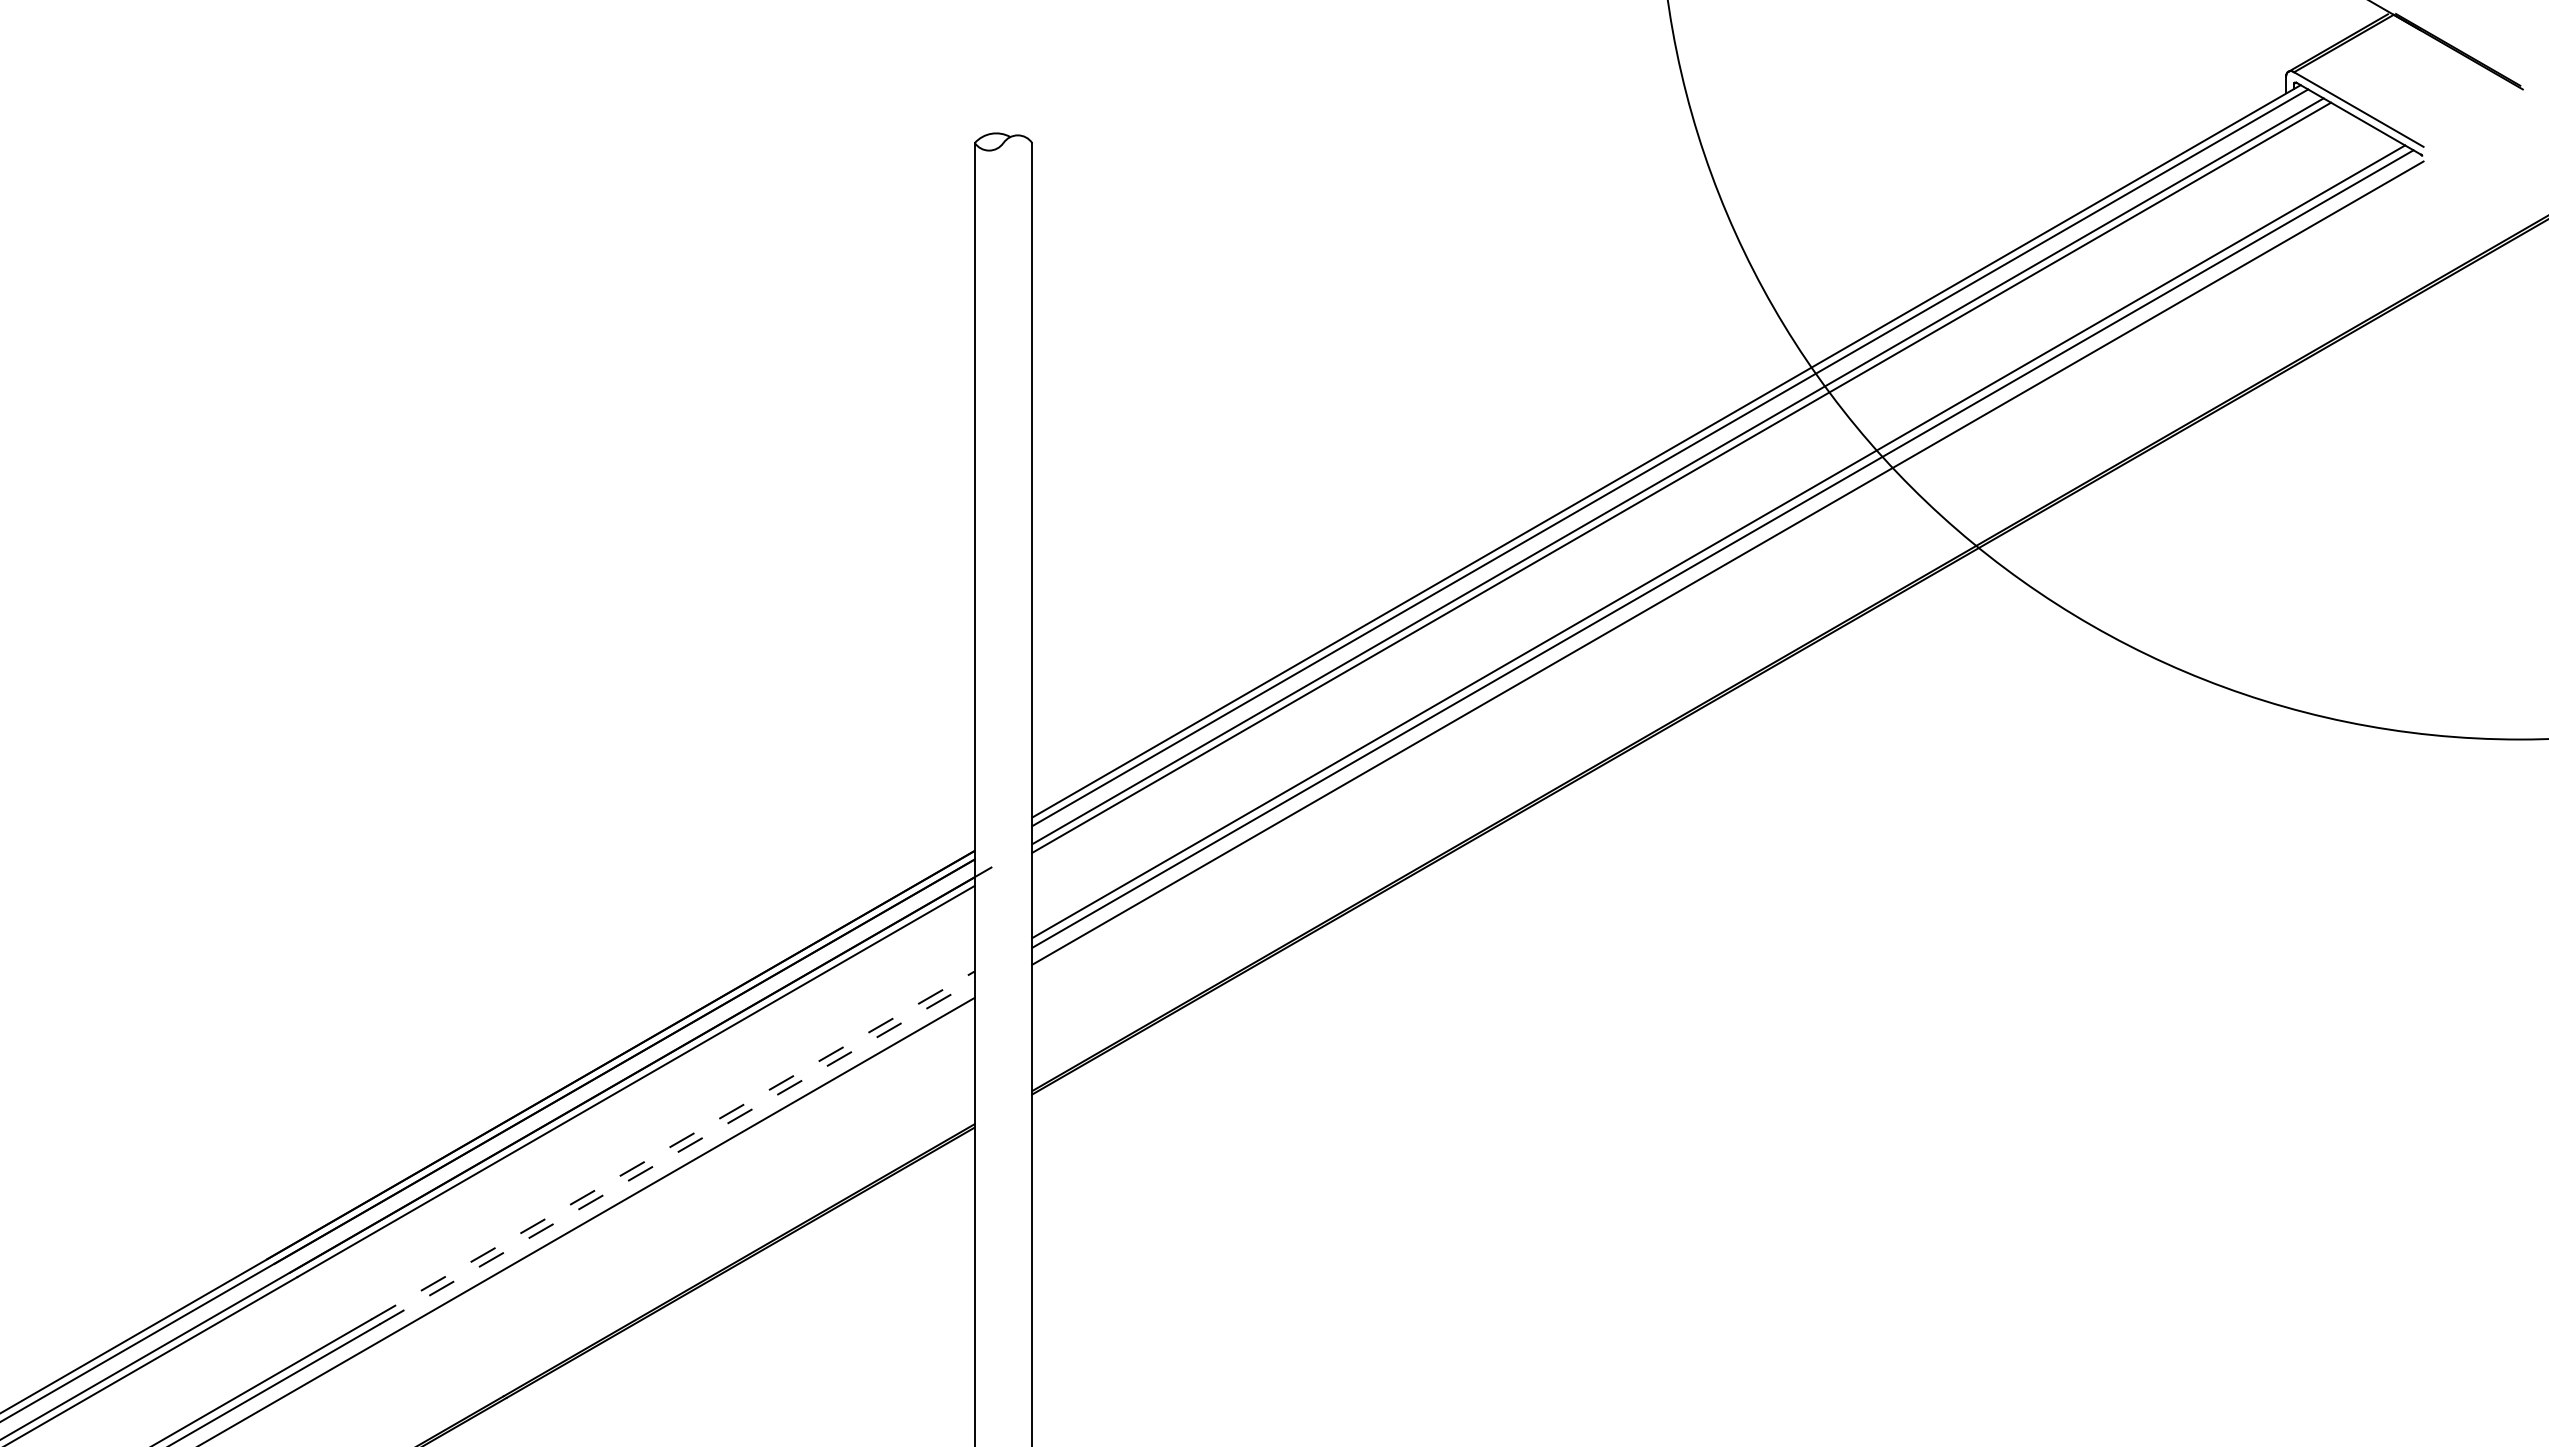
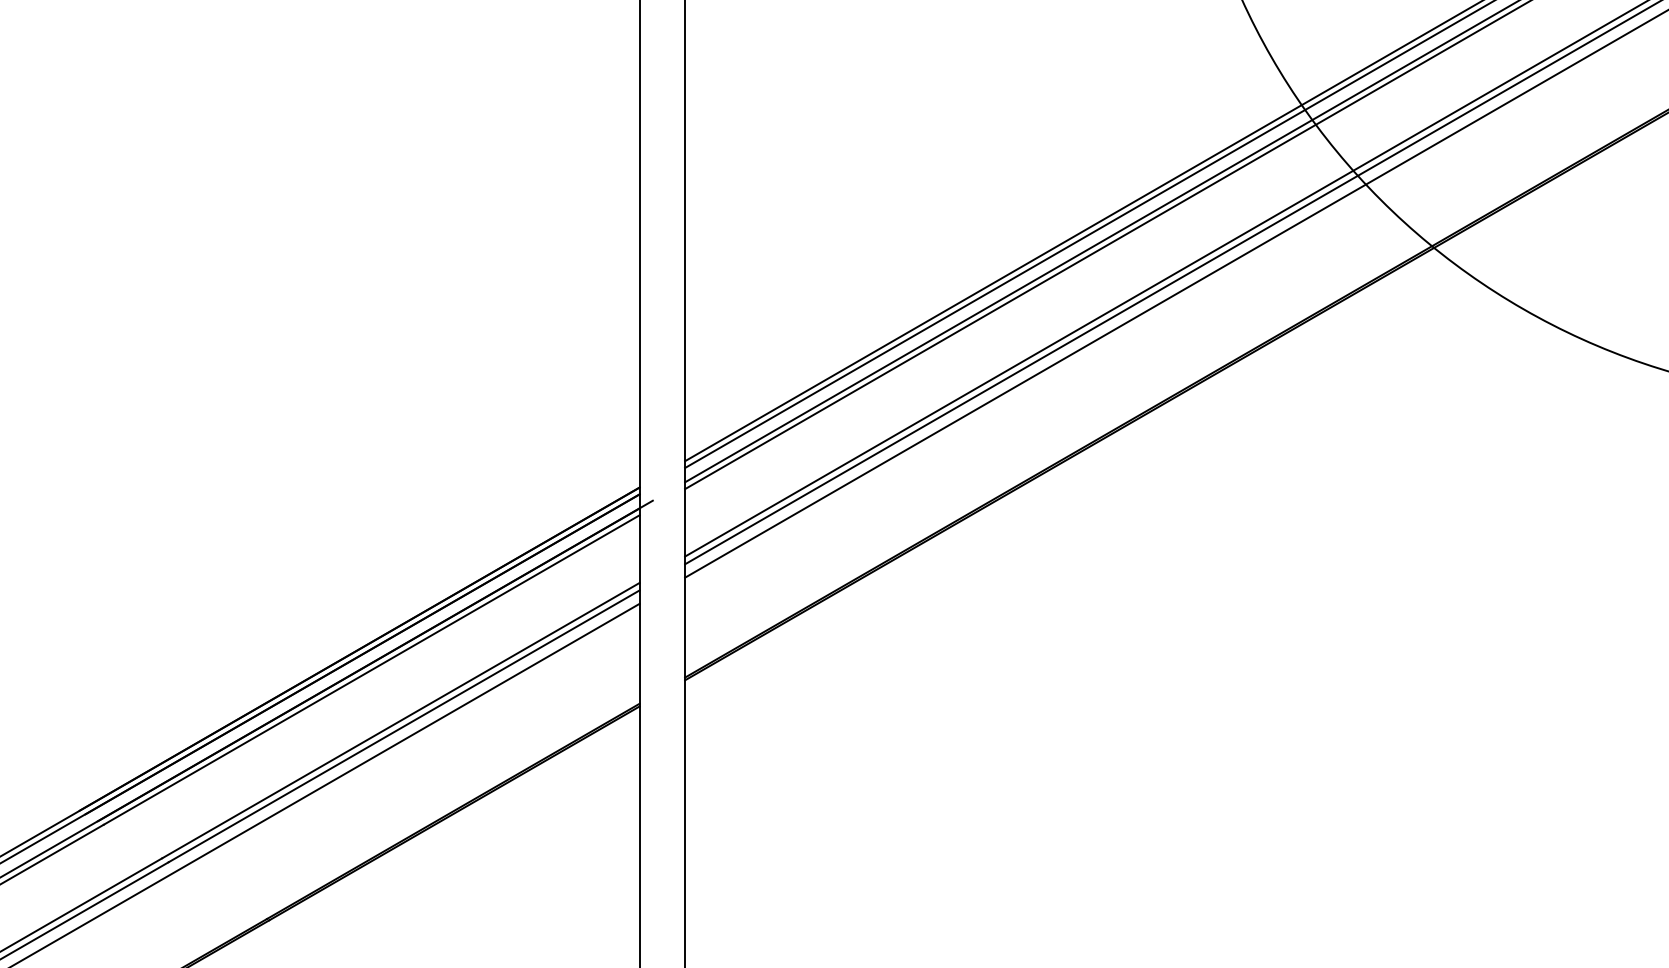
line: (673, 1145) -> (401, 720), dashed -> solid
line: (677, 1152) -> (404, 726), dashed -> solid

